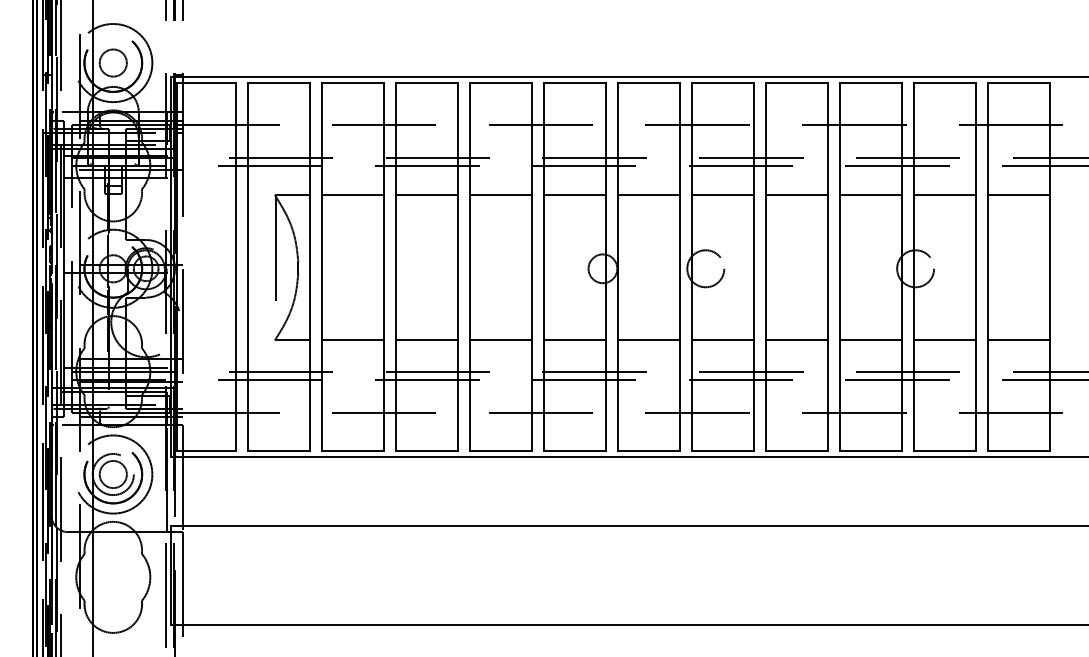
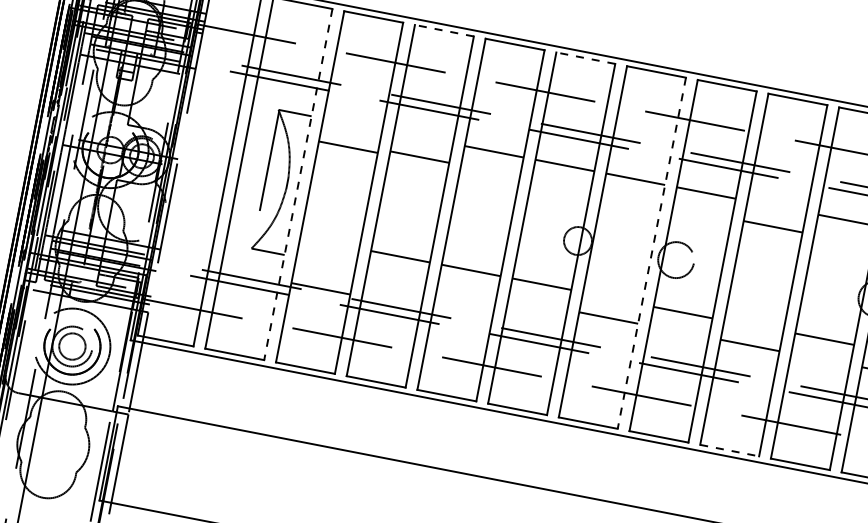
line: (426, 82) -> (444, 30), solid -> dashed
line: (574, 82) -> (585, 57), solid -> dashed
line: (352, 195) -> (348, 147), moved
line: (426, 195) -> (419, 157), moved
line: (797, 195) -> (773, 227), moved
line: (309, 266) -> (298, 184), solid -> dashed
line: (679, 266) -> (651, 253), solid -> dashed
line: (352, 340) -> (320, 288), moved
line: (426, 340) -> (400, 256), moved
line: (500, 340) -> (470, 270), moved
line: (574, 340) -> (541, 284), moved
line: (722, 340) -> (682, 312), moved
line: (871, 340) -> (824, 339), moved
line: (797, 450) -> (730, 450), solid -> dashed

